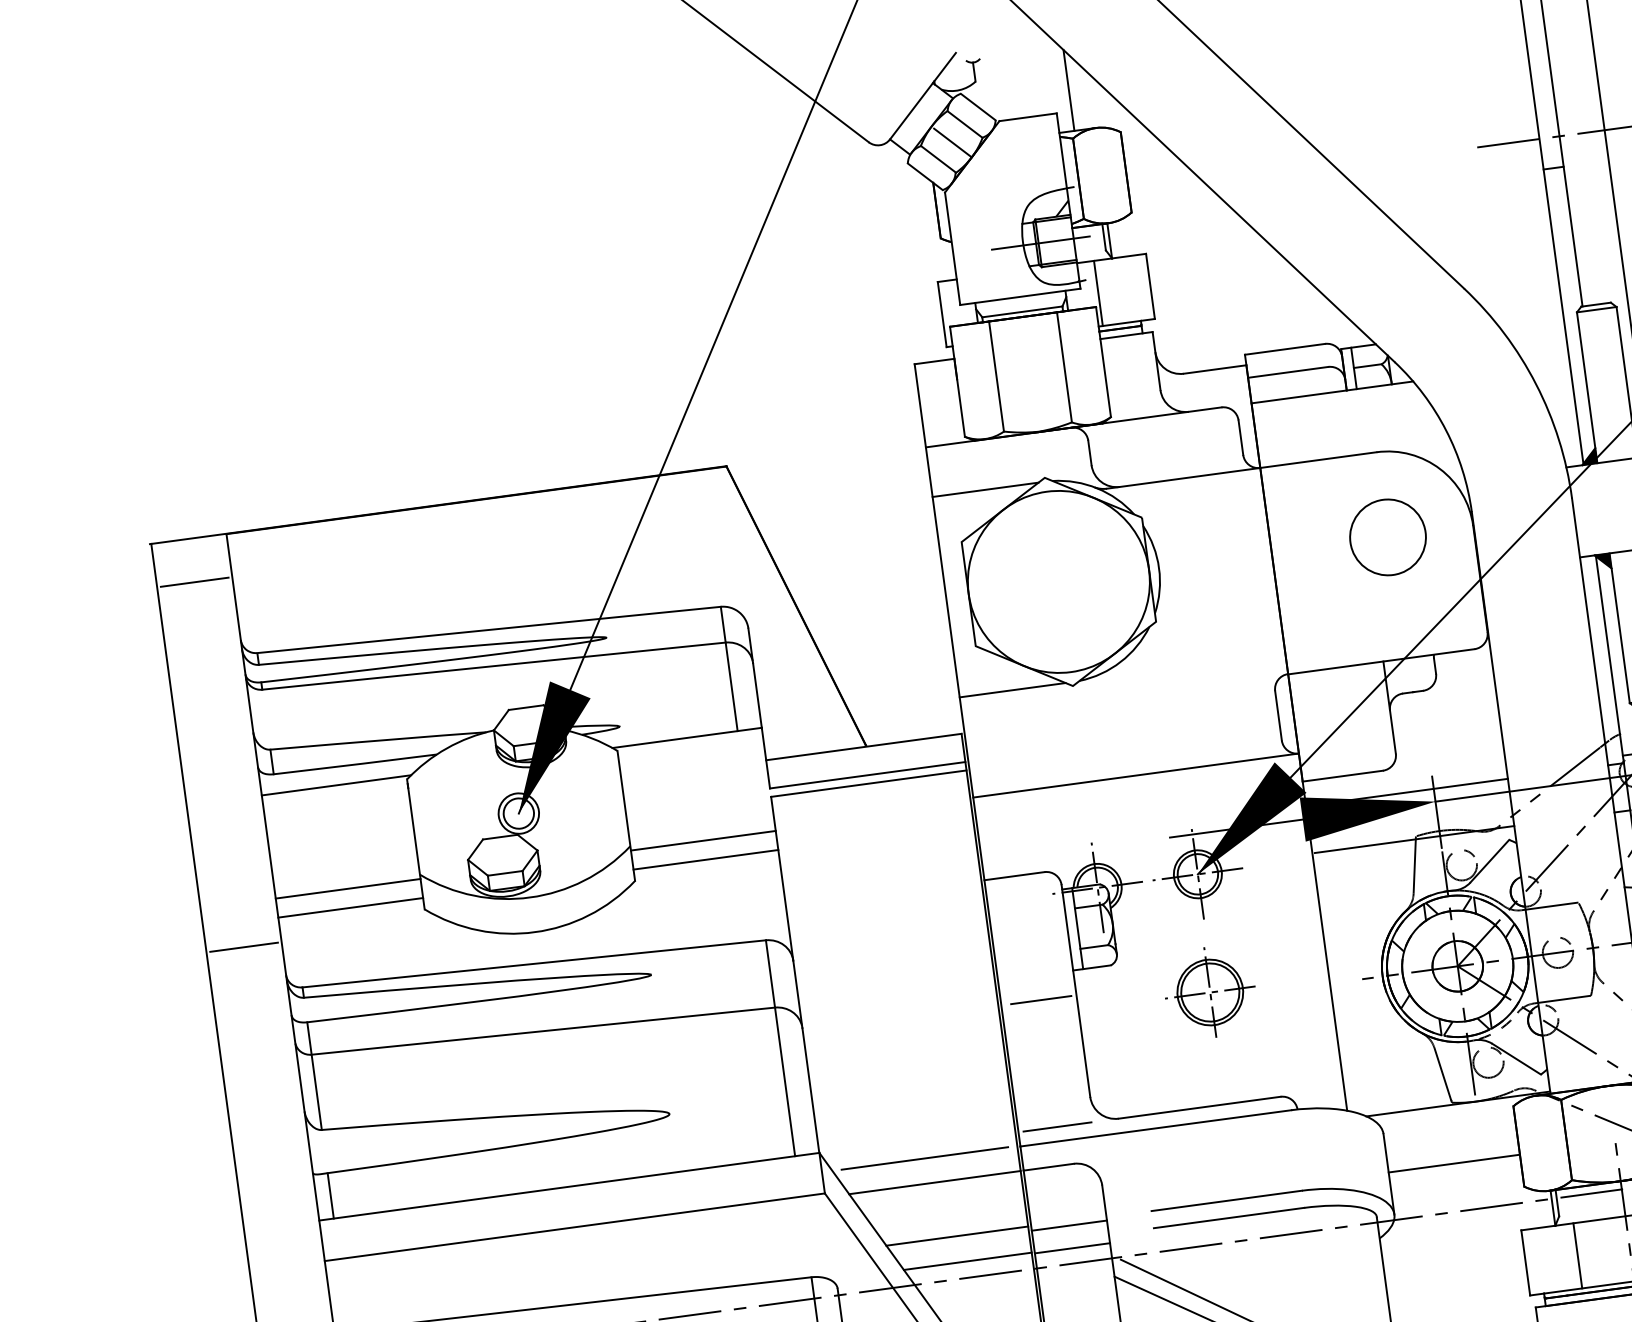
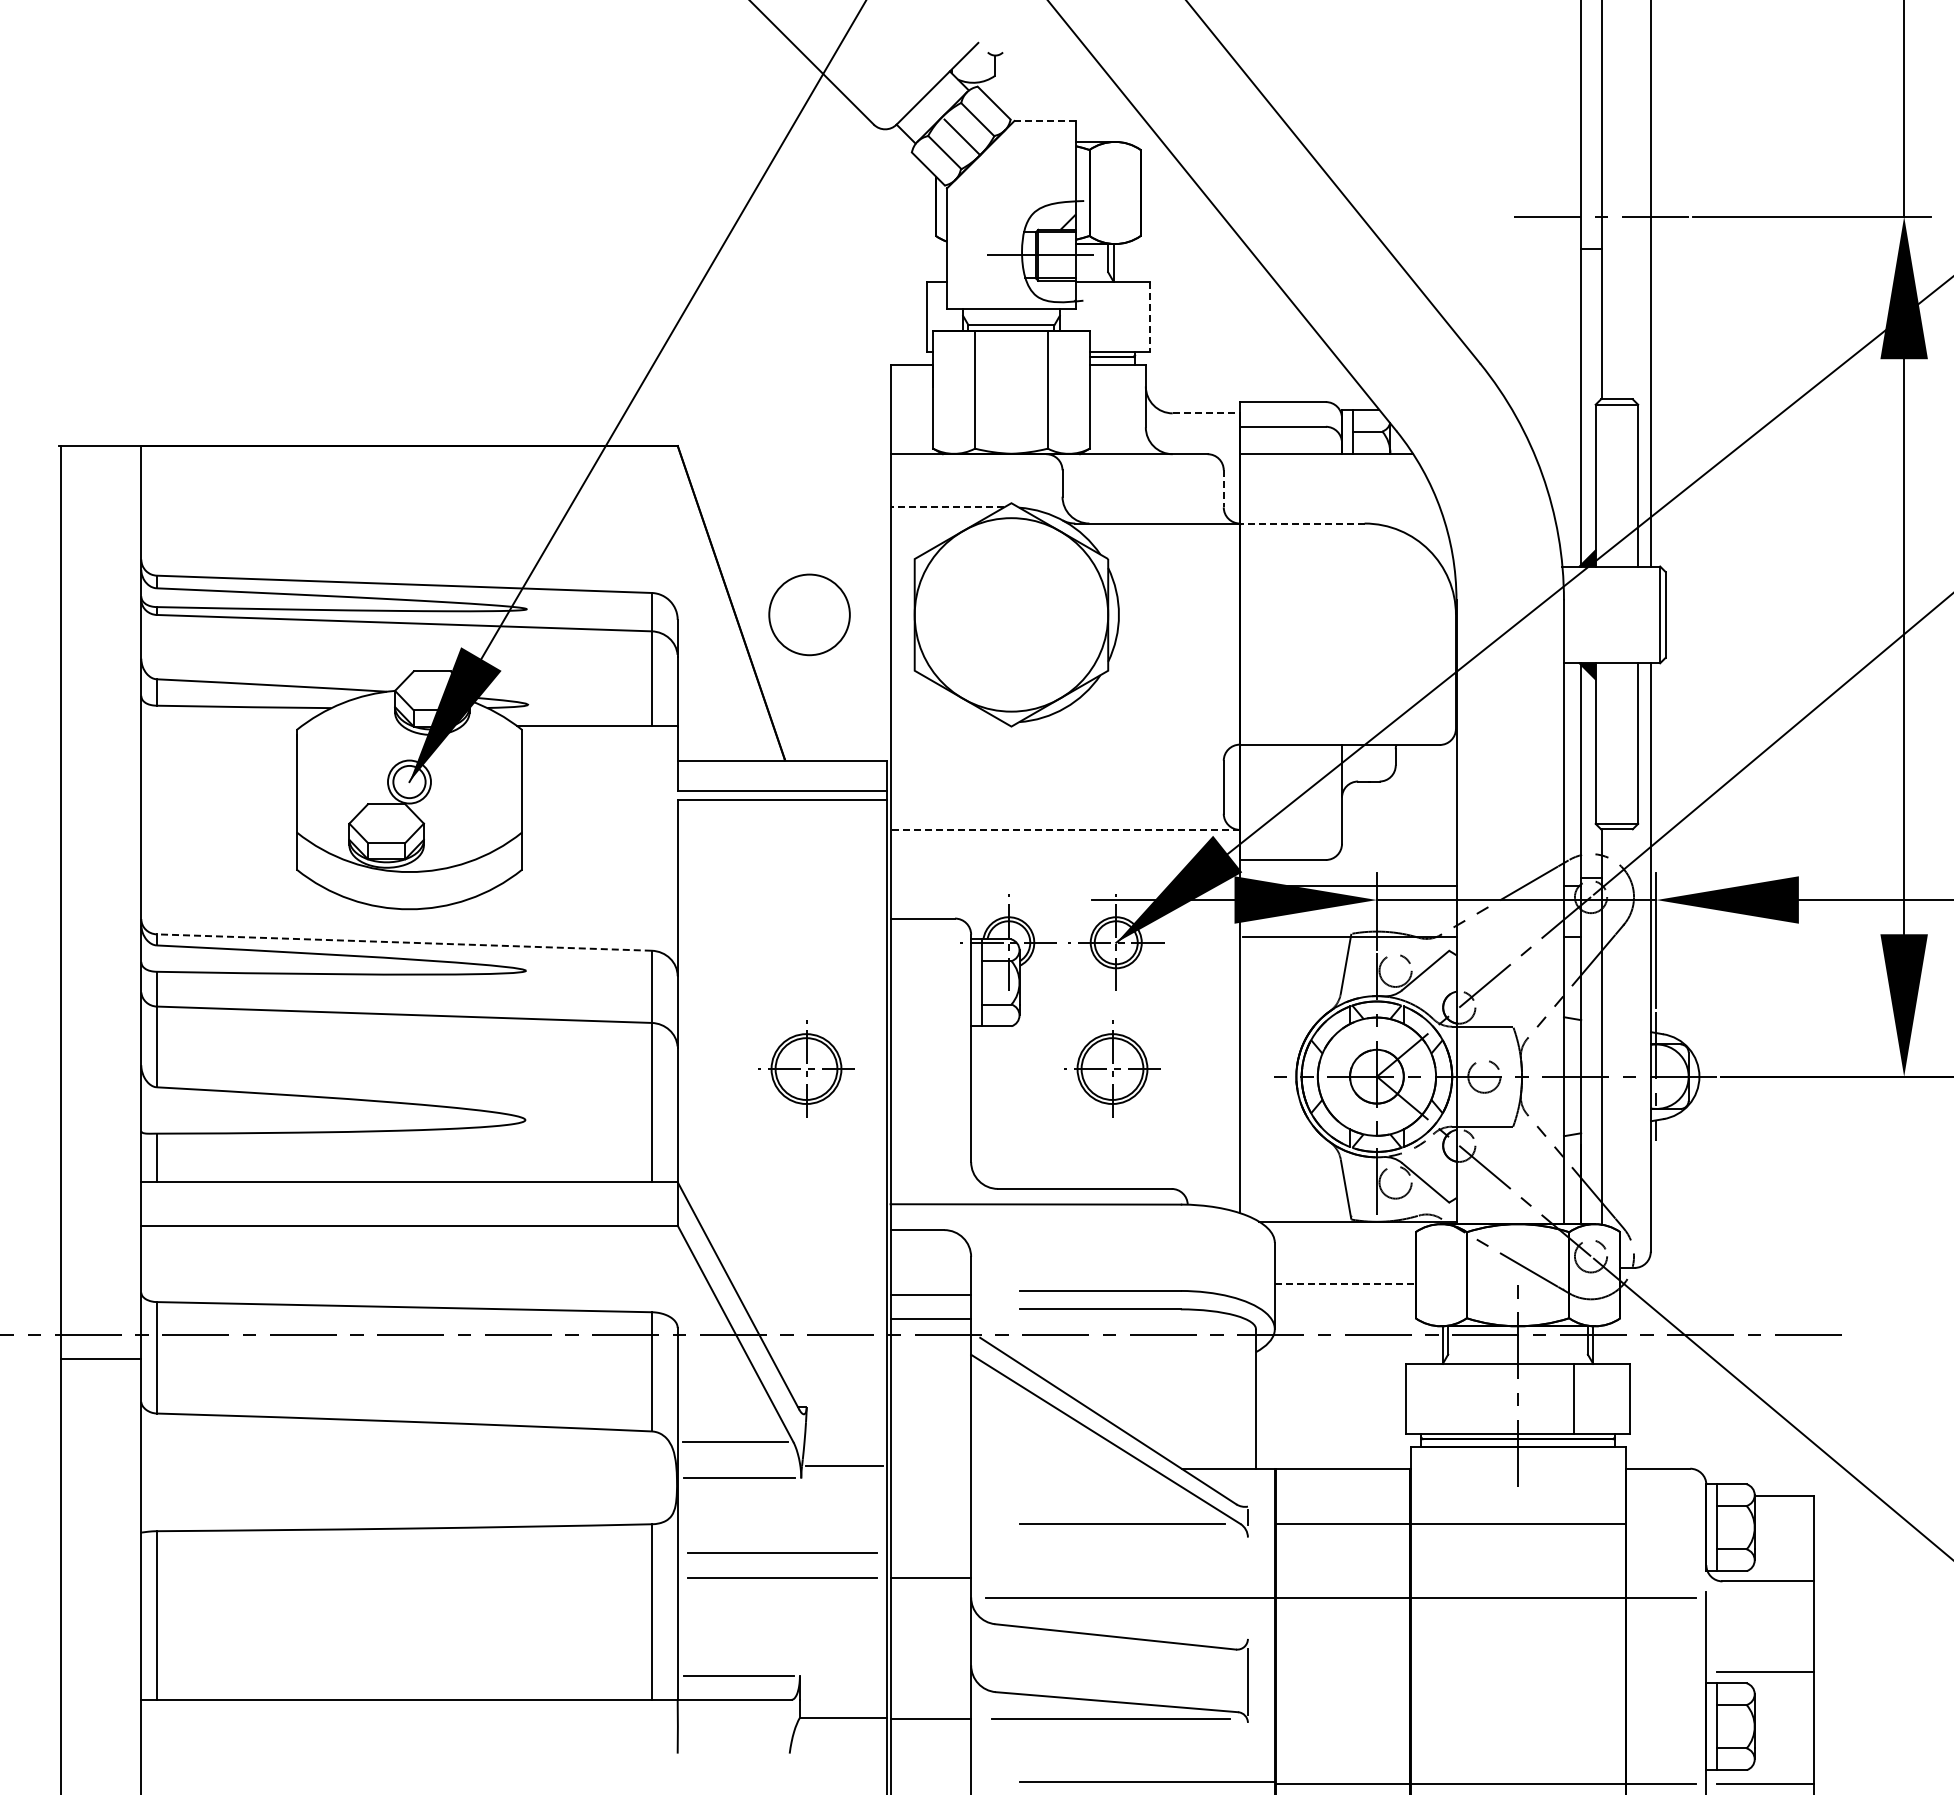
line: (1069, 90) -> (1092, 98), removed
line: (1028, 116) -> (1045, 120), solid -> dashed
line: (1150, 286) -> (1150, 316), solid -> dashed
line: (1098, 293) -> (1094, 316), removed
line: (1215, 369) -> (1206, 413), solid -> dashed
line: (1240, 437) -> (1223, 488), solid -> dashed
line: (1317, 460) -> (1301, 523), solid -> dashed
line: (985, 489) -> (947, 507), solid -> dashed
circle: (1387, 537) -> (809, 614), moved
line: (194, 582) -> (100, 492), removed
line: (1012, 690) -> (947, 722), removed
line: (1136, 775) -> (1065, 829), solid -> dashed
line: (336, 785) -> (221, 726), removed
line: (702, 840) -> (599, 836), removed
line: (705, 859) -> (599, 857), removed
line: (347, 888) -> (218, 836), removed
line: (350, 907) -> (218, 857), removed
line: (243, 947) -> (100, 883), removed
line: (534, 963) -> (404, 942), solid -> dashed
line: (1041, 999) -> (933, 1052), removed
part: (925, 1030) -> (806, 1068), added
line: (1056, 1126) -> (931, 1188), removed
line: (924, 1158) -> (787, 1203), removed
line: (1454, 1163) -> (1345, 1284), solid -> dashed
line: (935, 1182) -> (795, 1230), removed
line: (957, 1235) -> (811, 1289), removed
line: (1578, 1255) -> (1462, 1398), removed
line: (967, 1261) -> (818, 1317), removed

